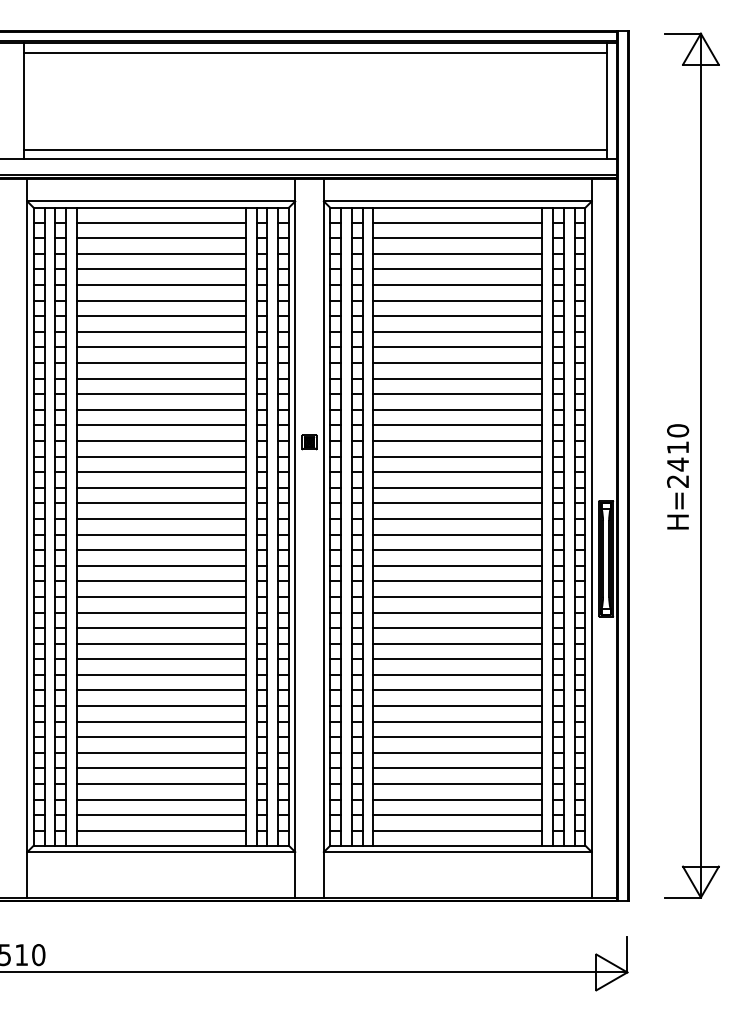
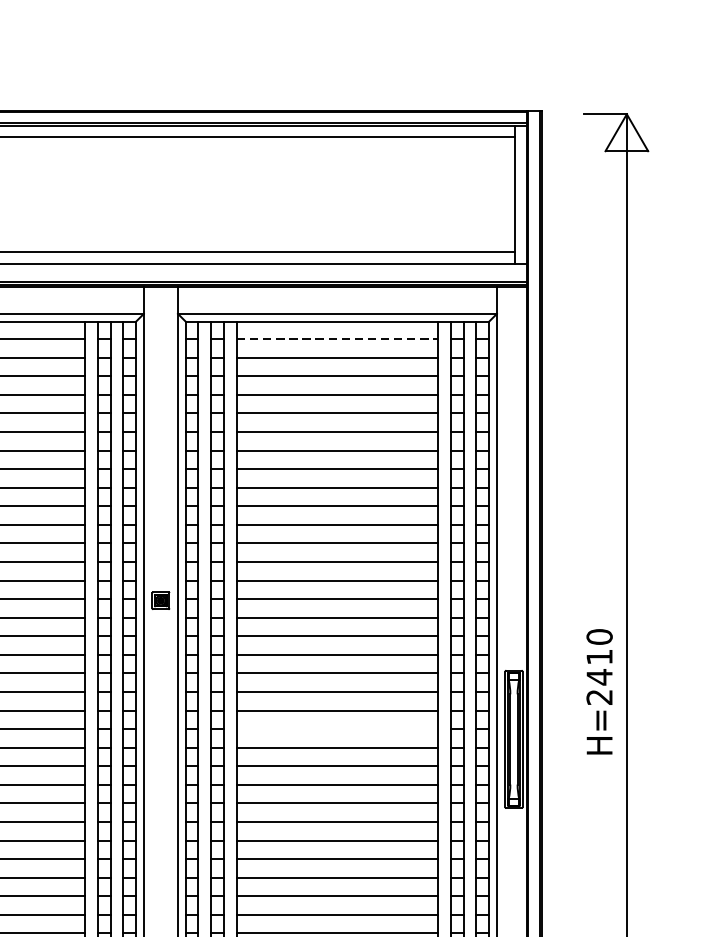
line: (458, 222) -> (338, 338), solid -> dashed
text: (678, 476) -> (600, 691), moved
line: (457, 550) -> (337, 729), removed

